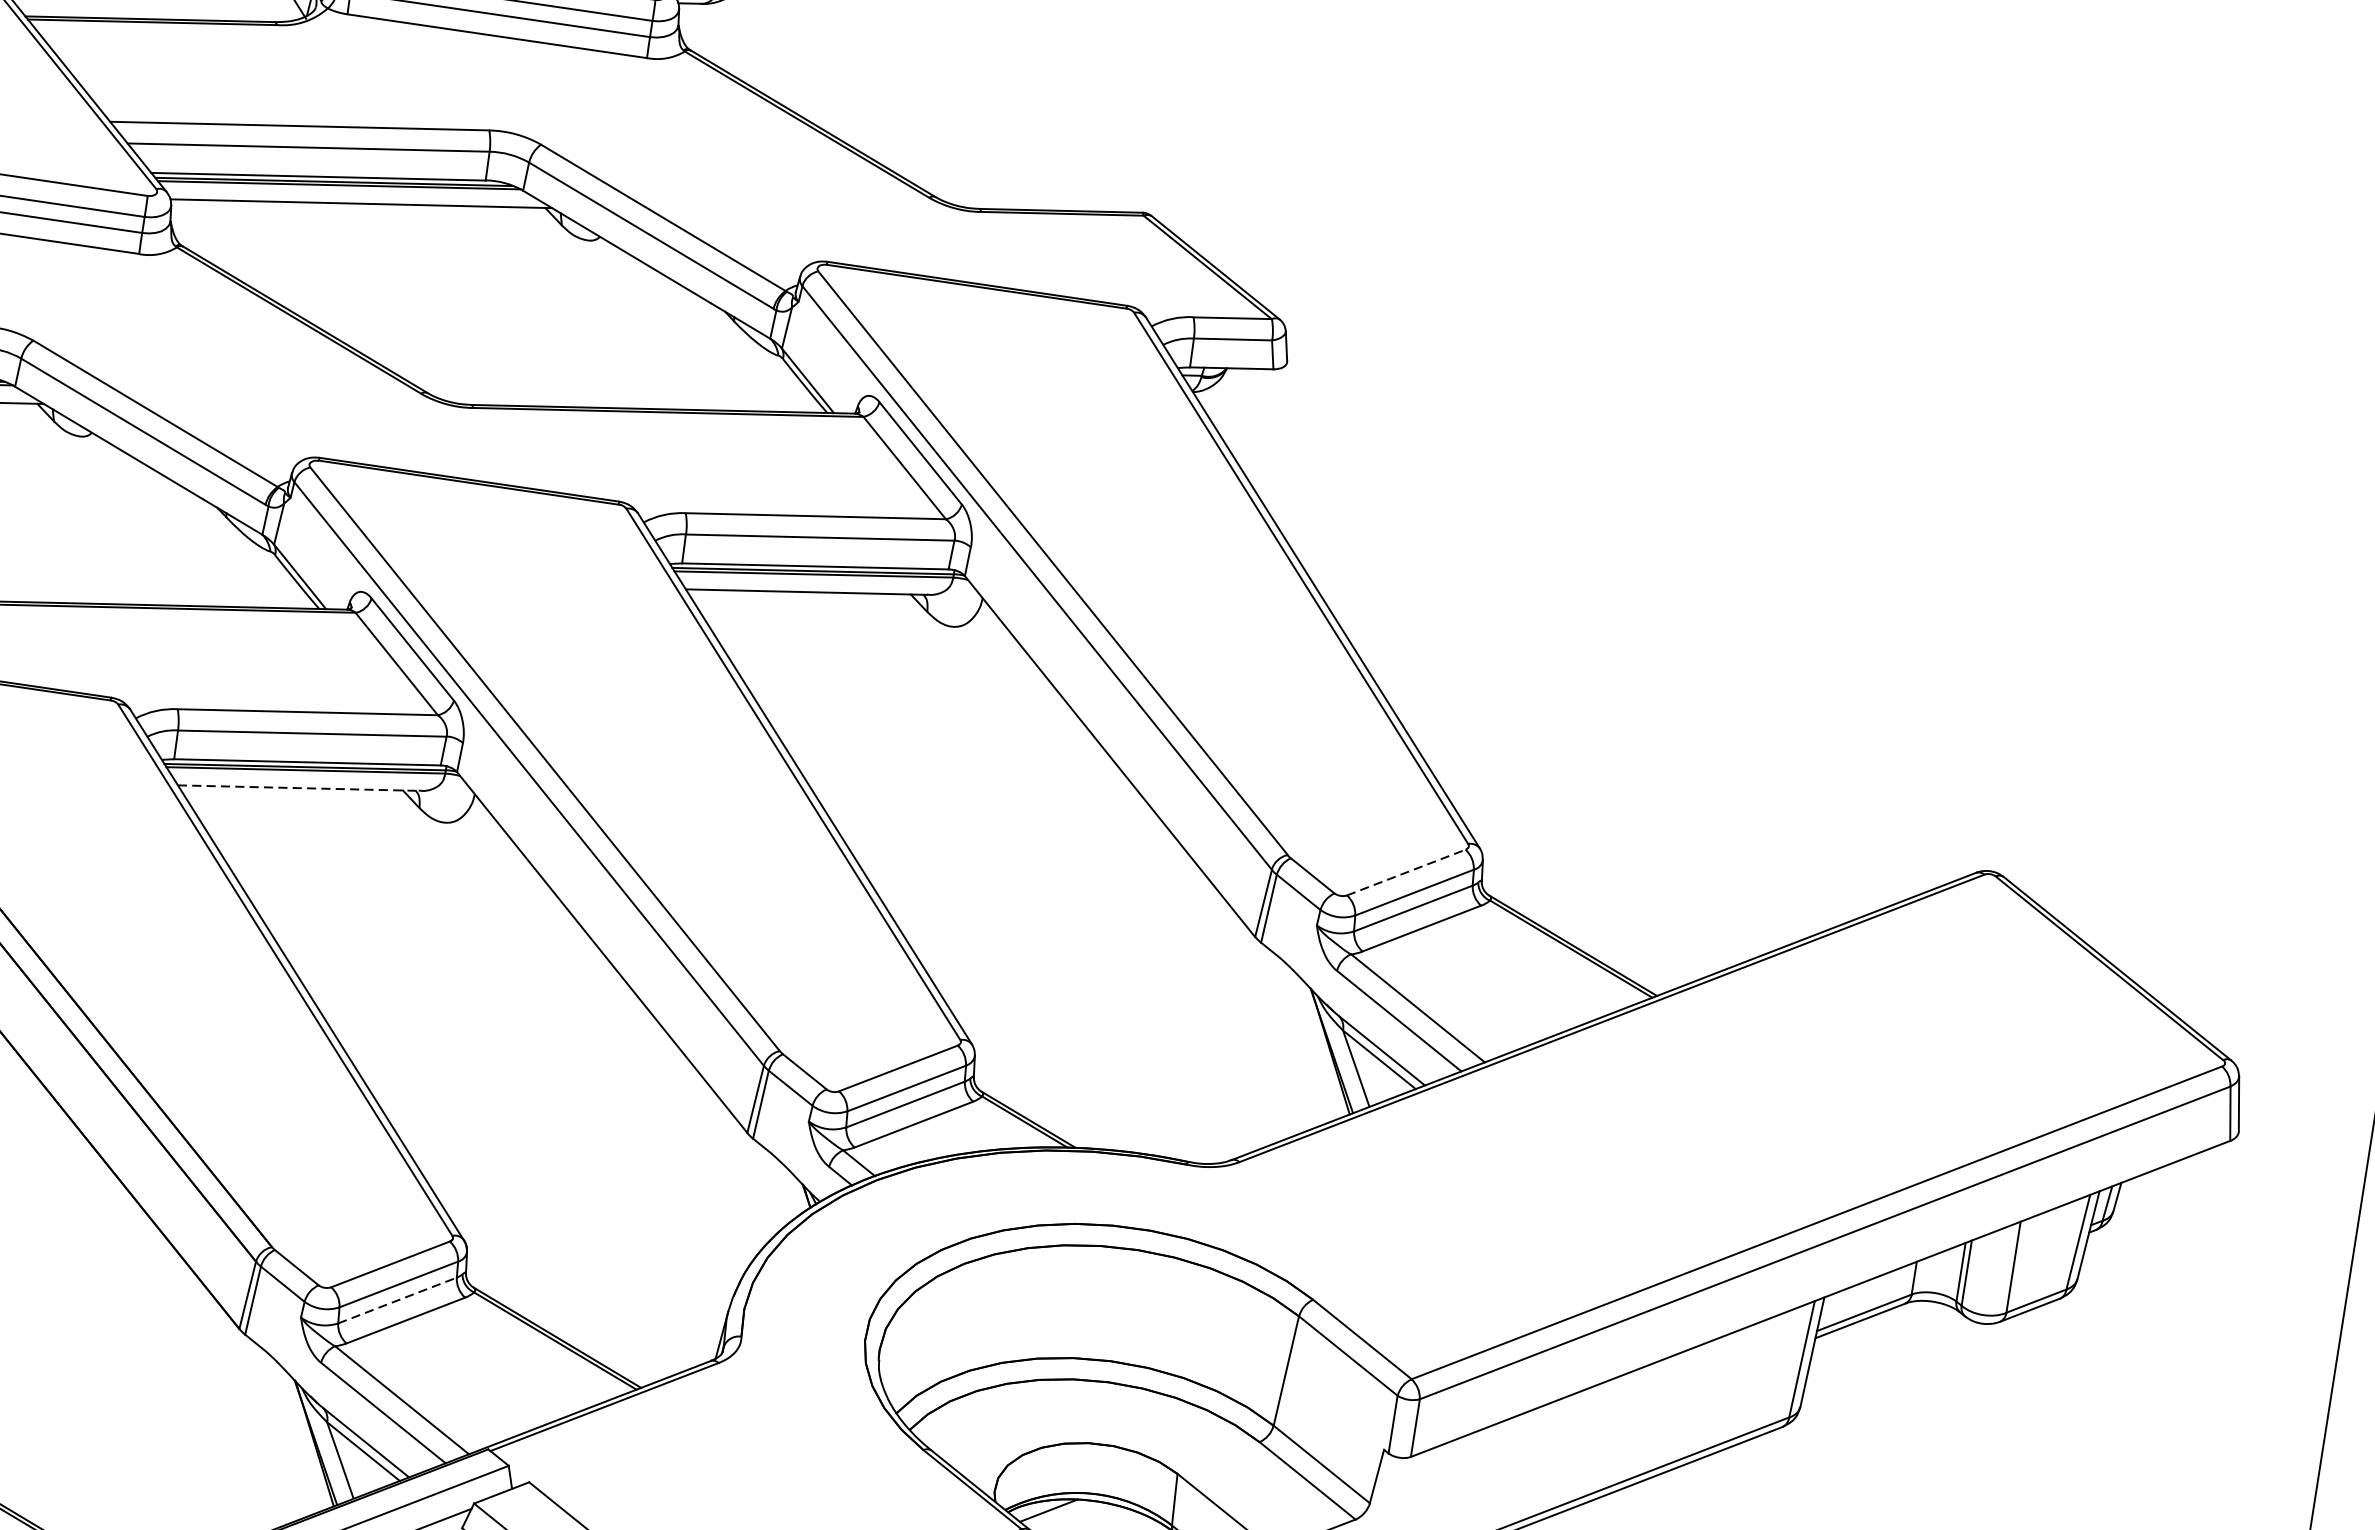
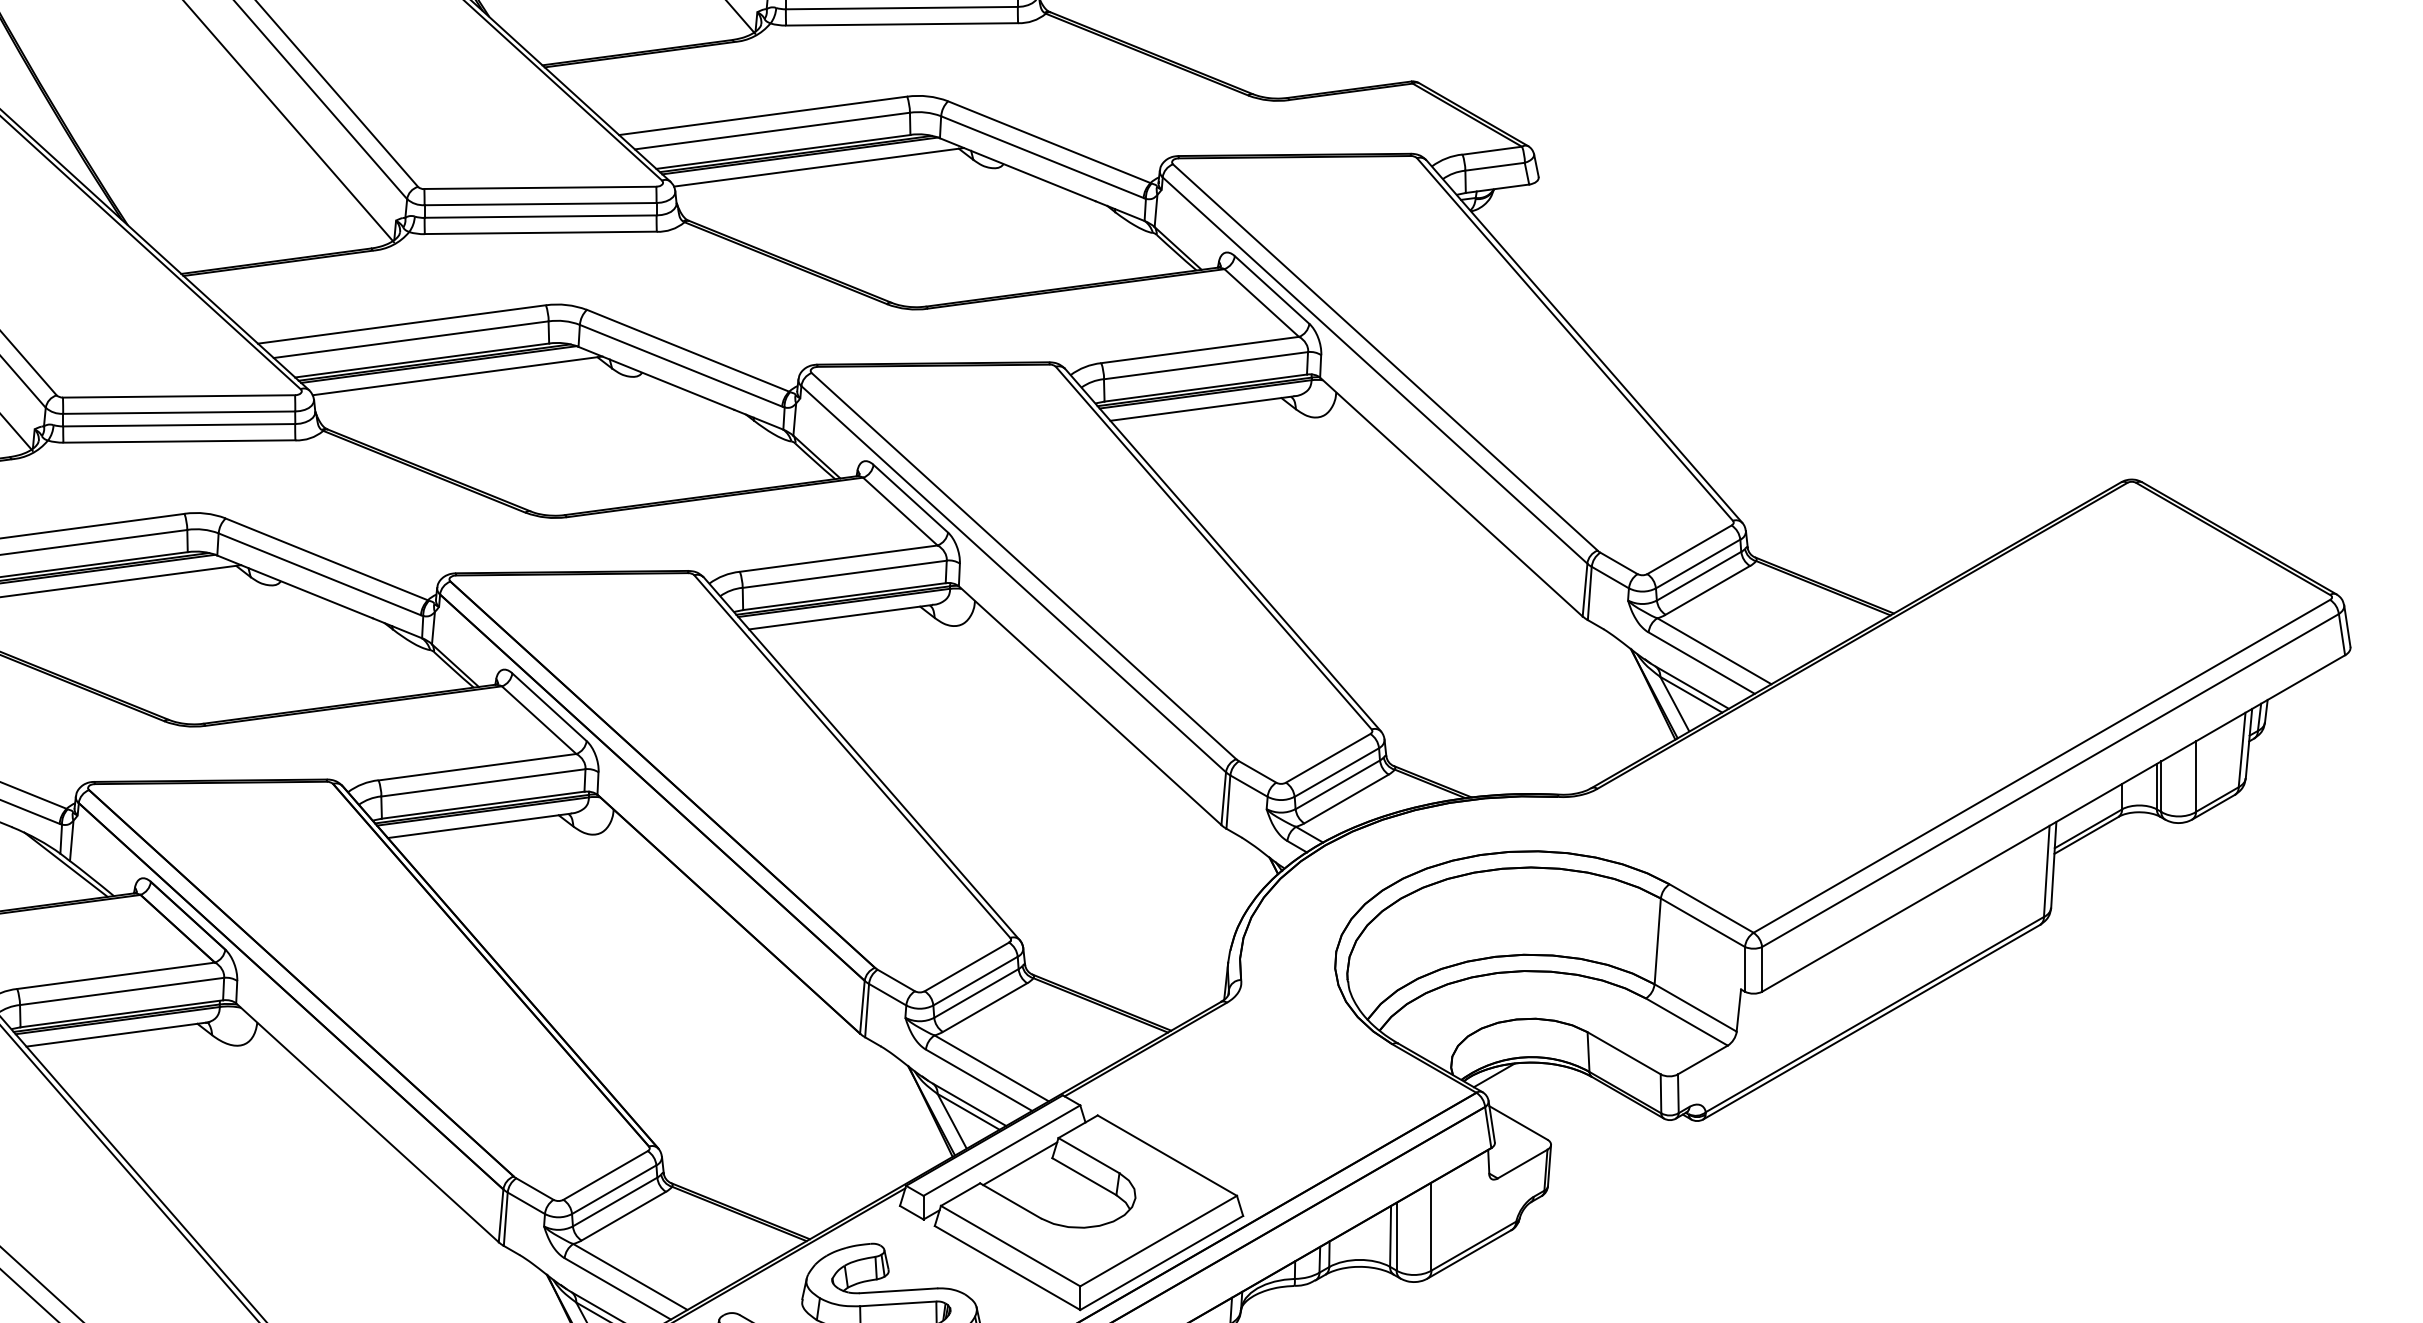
line: (299, 788) -> (841, 617), dashed -> solid
line: (1406, 872) -> (1689, 549), dashed -> solid
line: (397, 1300) -> (976, 993), dashed -> solid

